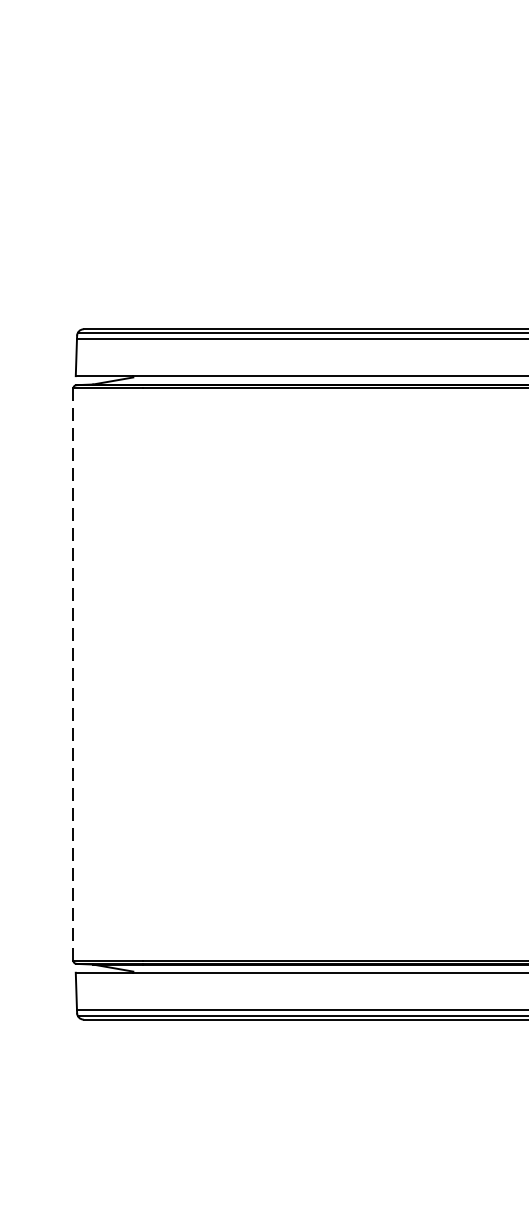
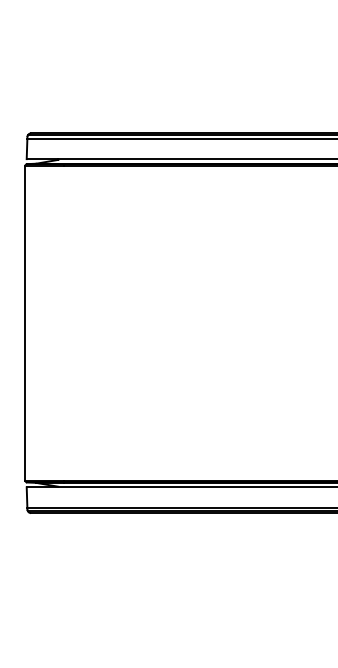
line: (73, 674) -> (25, 323), dashed -> solid

